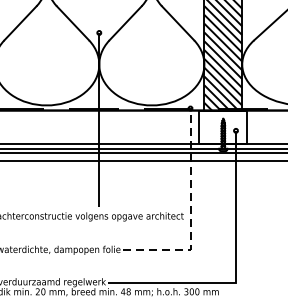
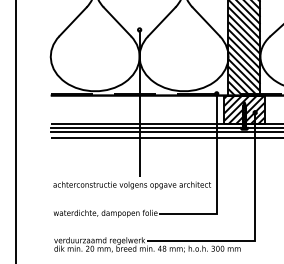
hatch: (223, 127) -> (244, 109), added
line: (190, 213) -> (216, 182), dashed -> solid

